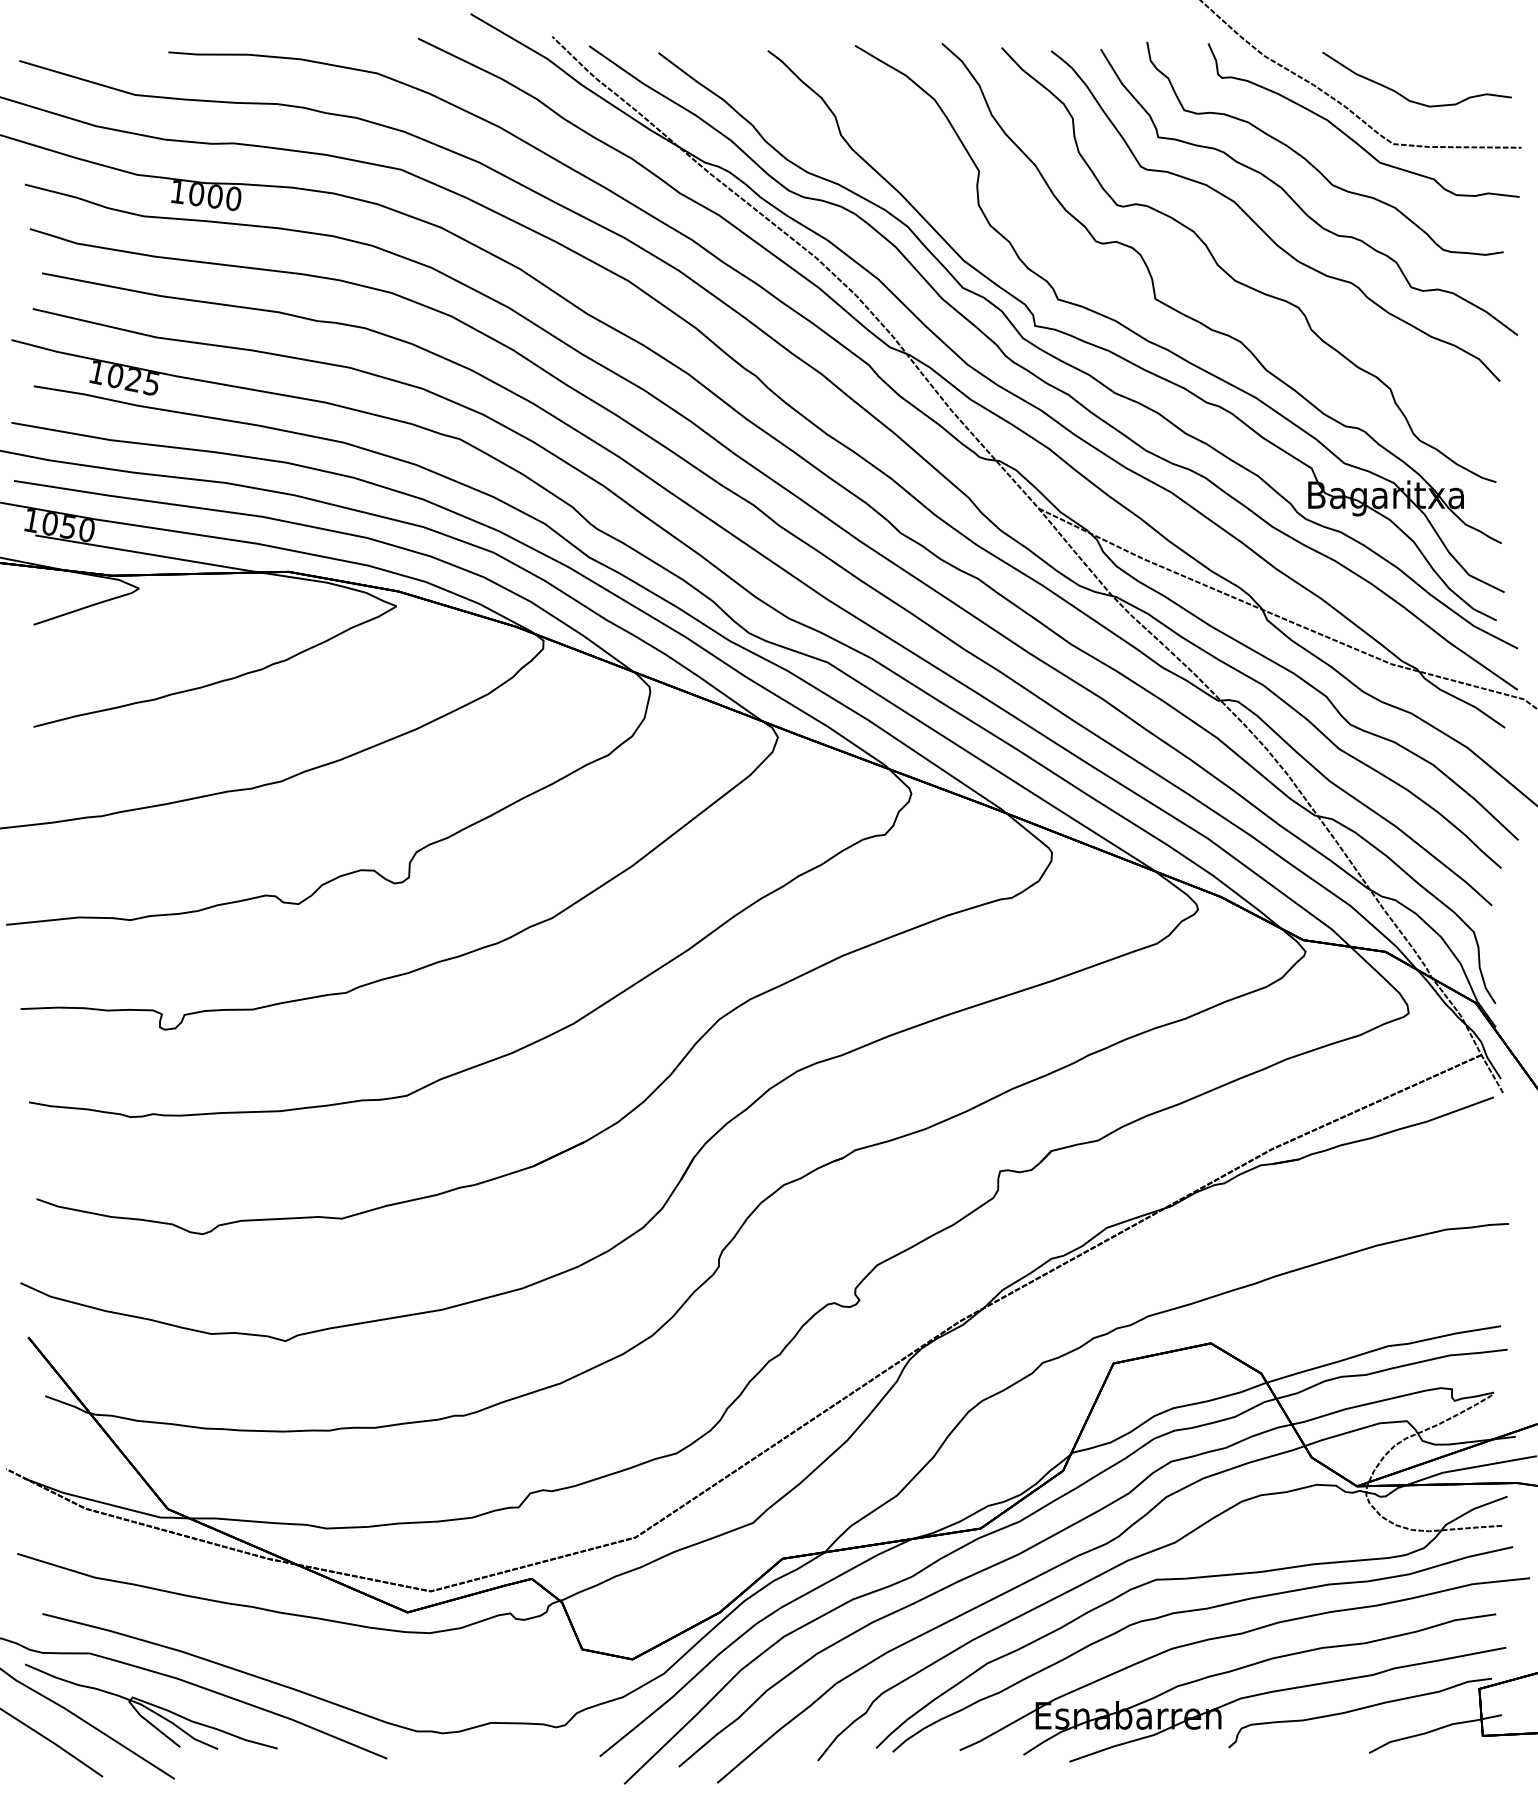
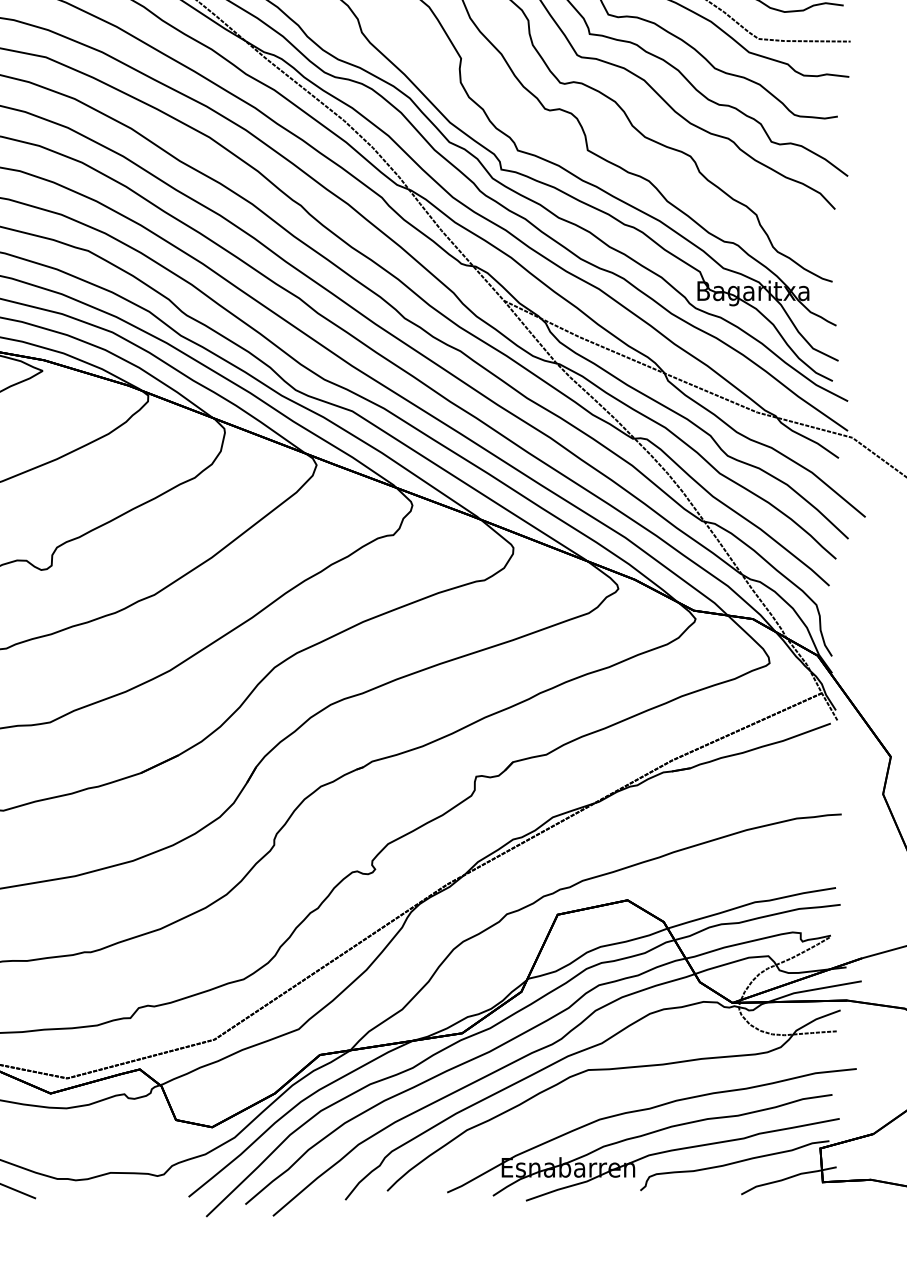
curve: (1195, 1611) -> (616, 1092), removed

